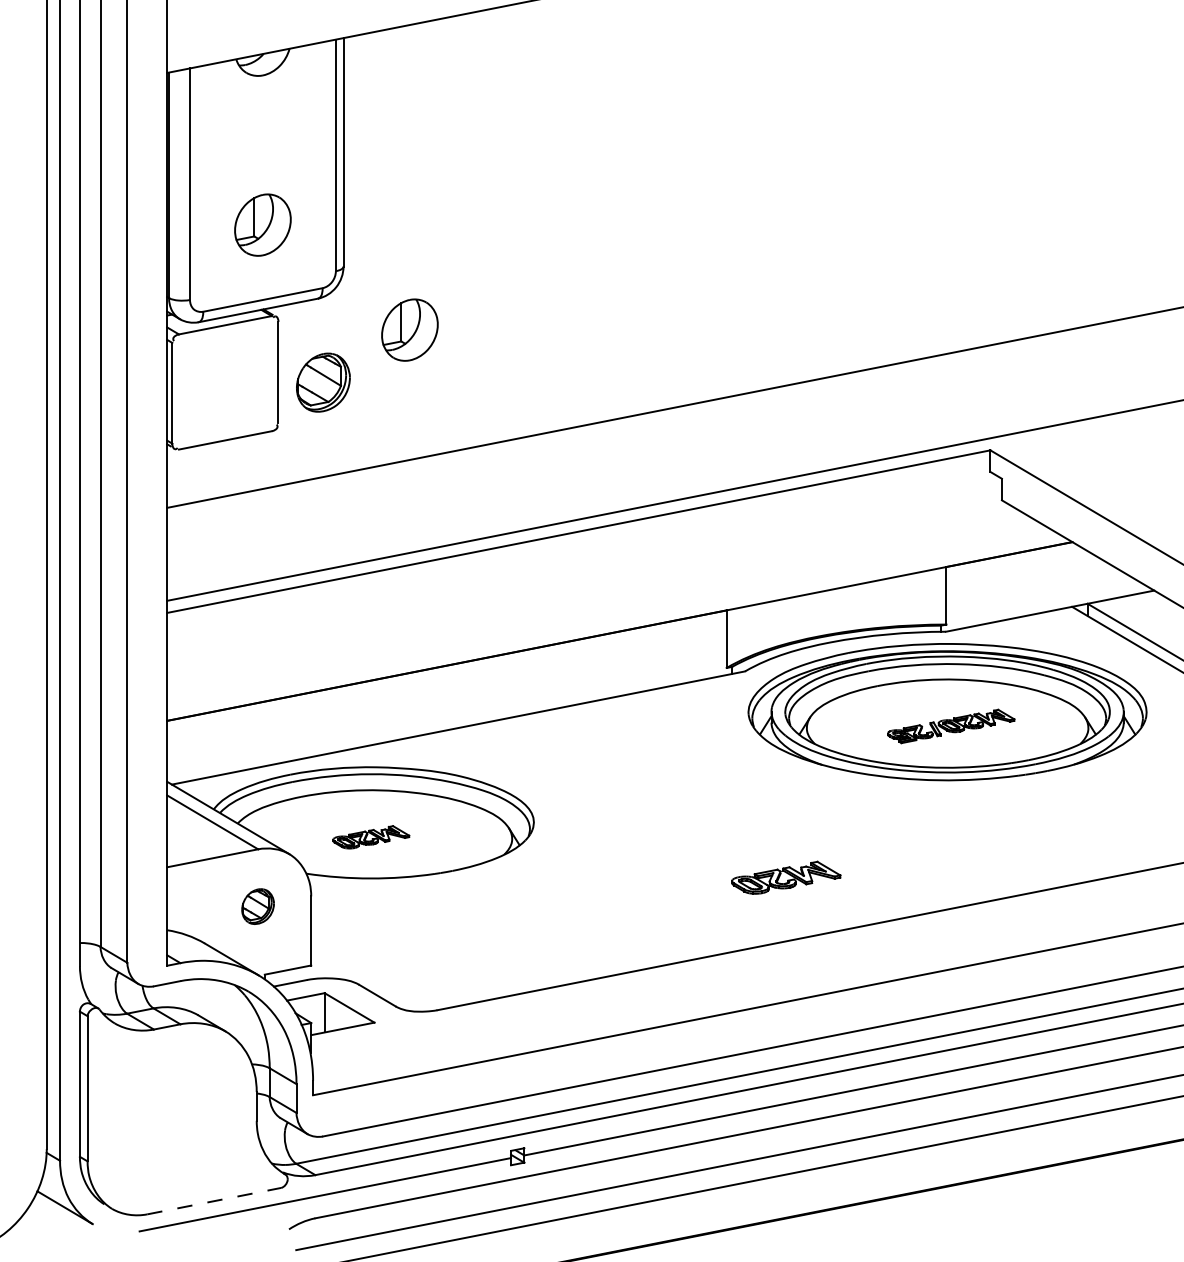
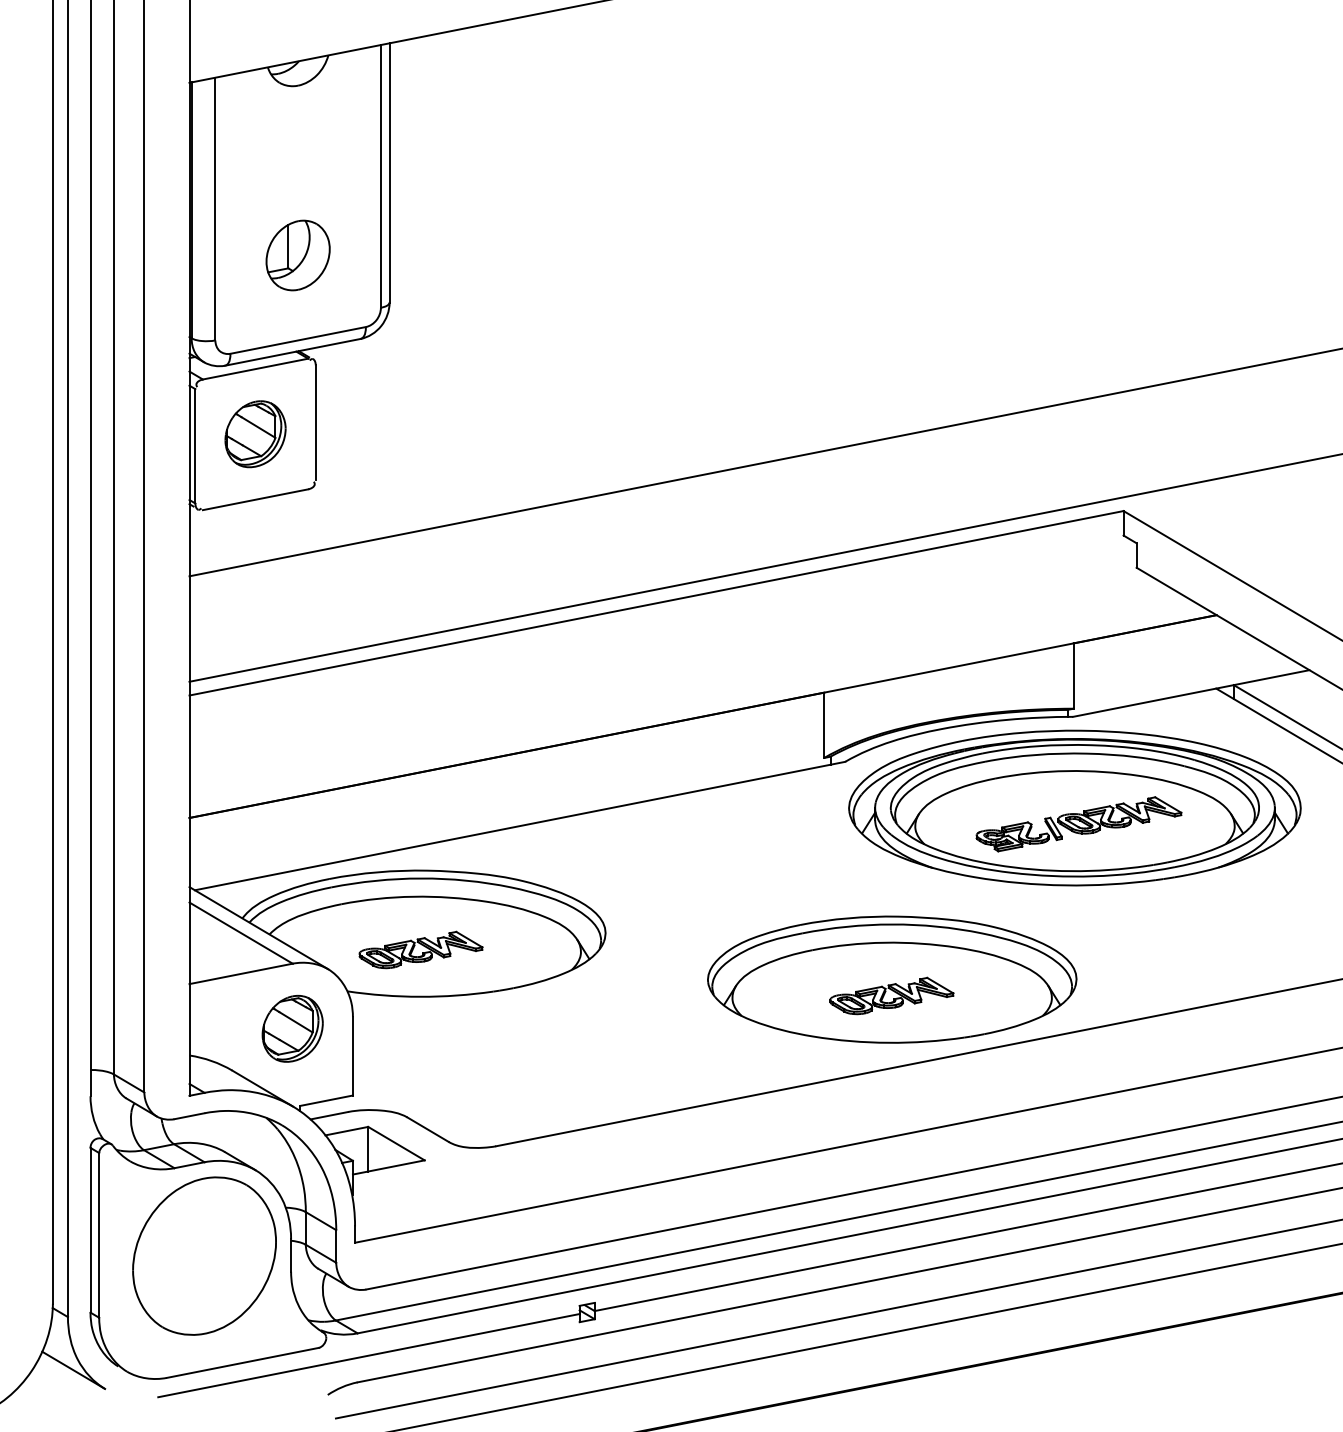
part: (409, 329) -> (464, 373), removed
part: (323, 382) -> (255, 434), moved
part: (951, 726) -> (1079, 824), size x1.43
part: (371, 837) -> (421, 950), size x1.43
part: (786, 862) -> (892, 978), added
part: (257, 906) -> (291, 1028), size x1.67
part: (180, 1106) -> (204, 1255), added
line: (214, 1201) -> (243, 1363), dashed -> solid

